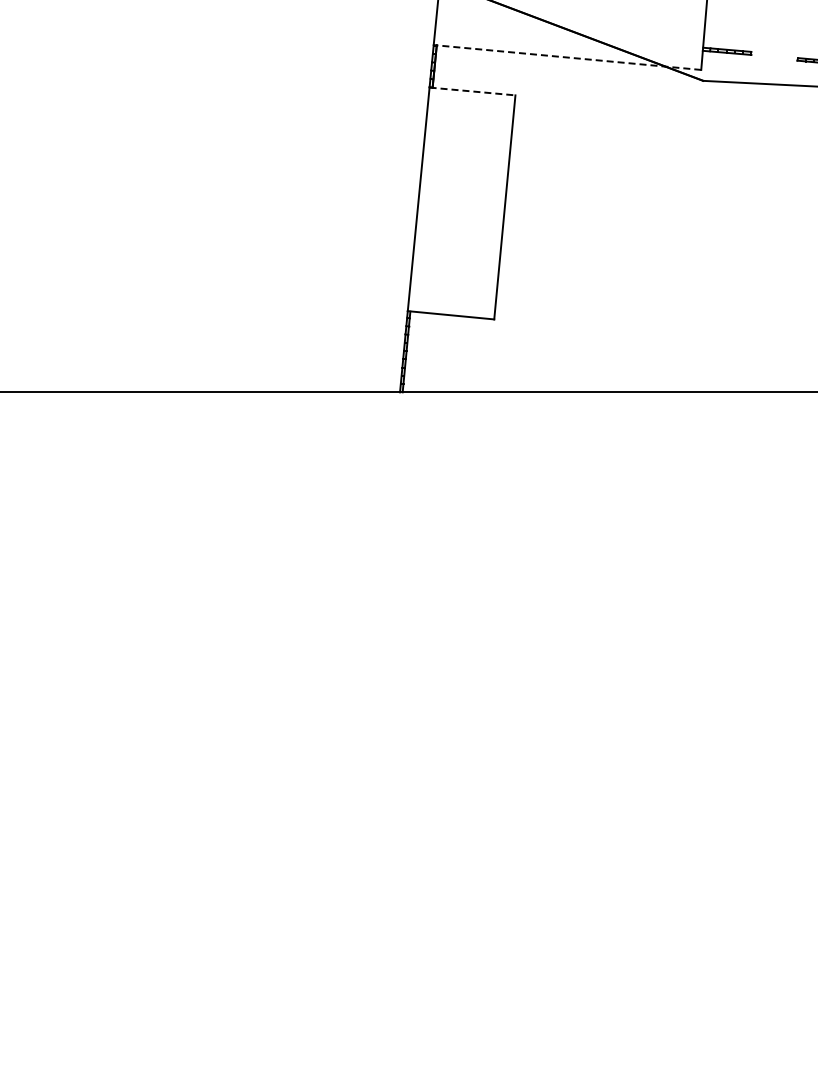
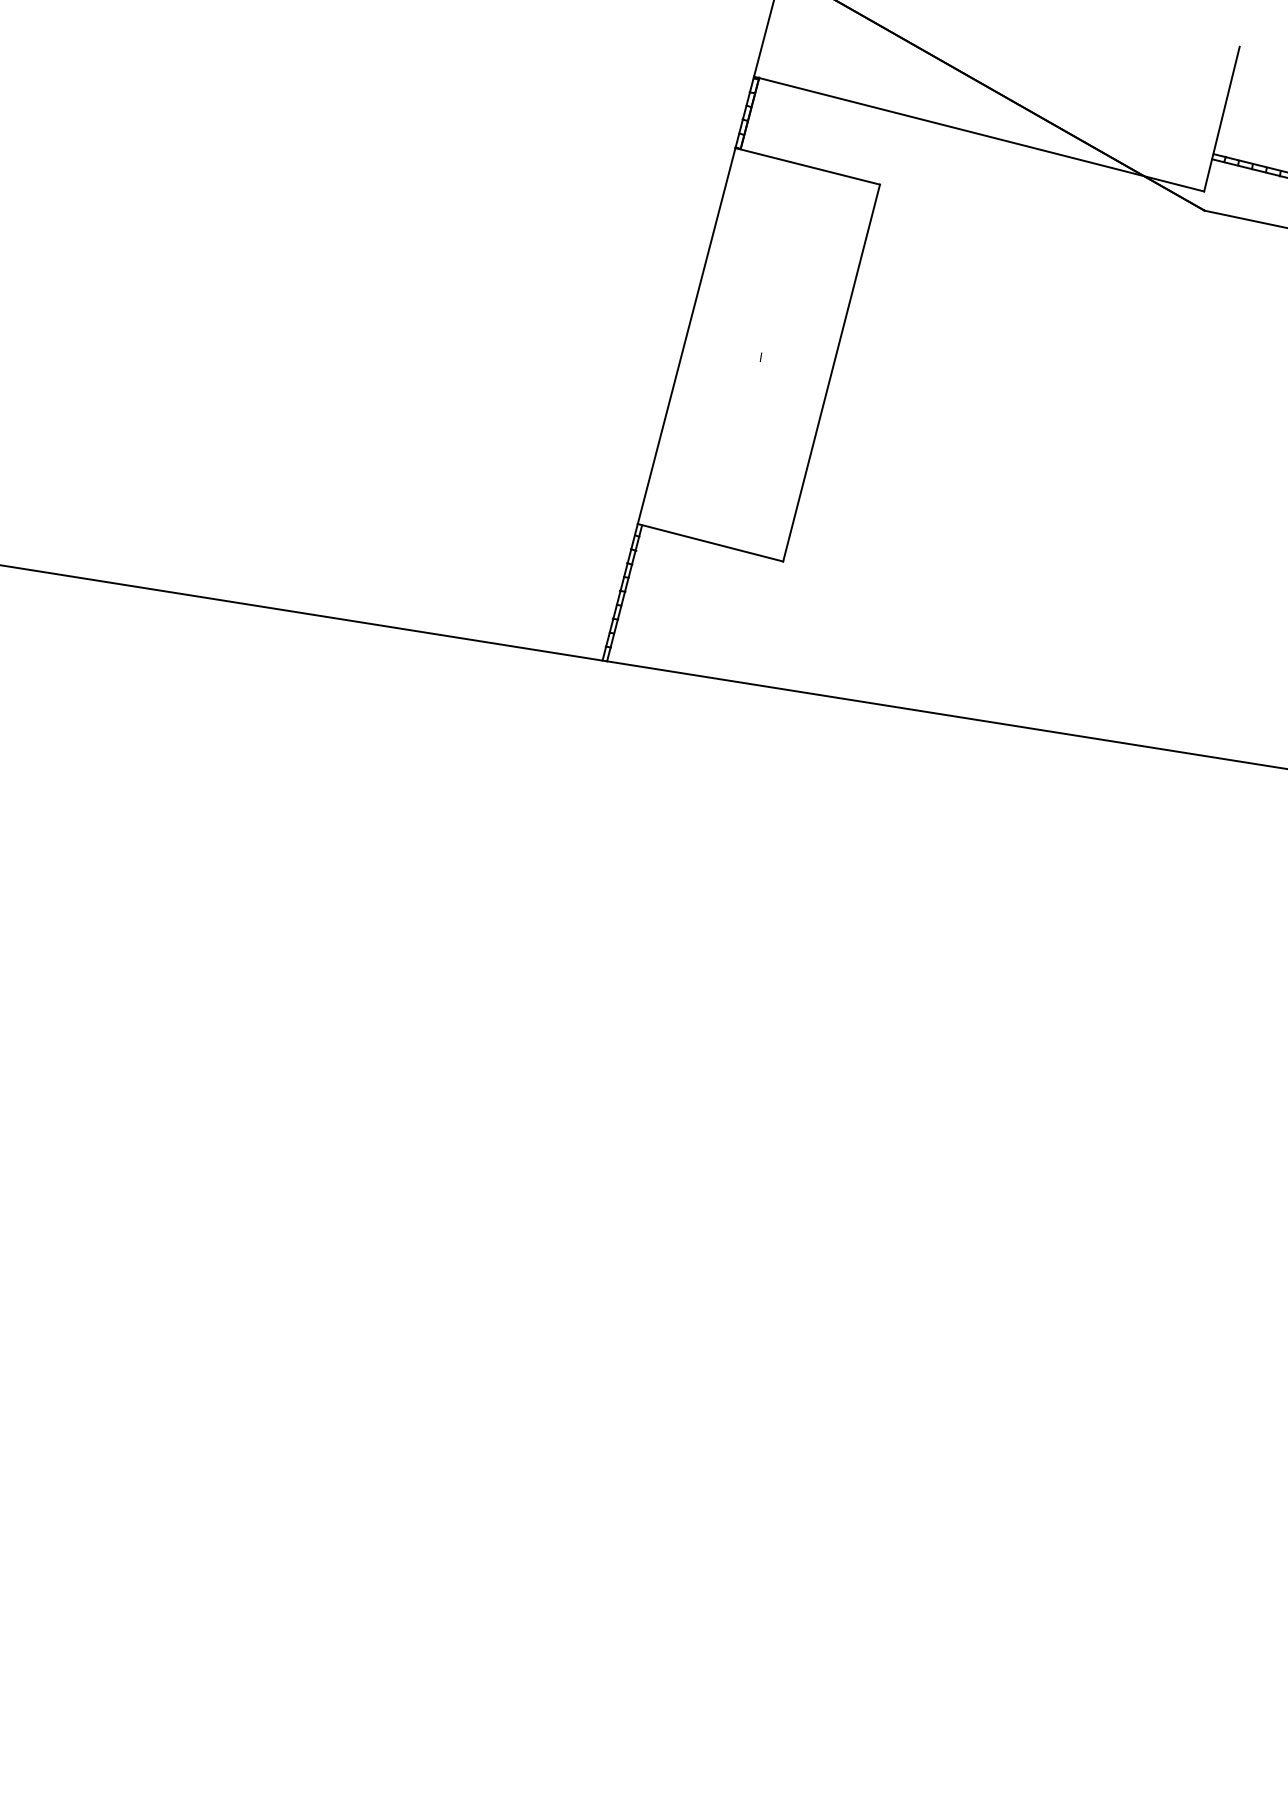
line: (566, 57) -> (977, 133), dashed -> solid
line: (473, 91) -> (809, 166), dashed -> solid

